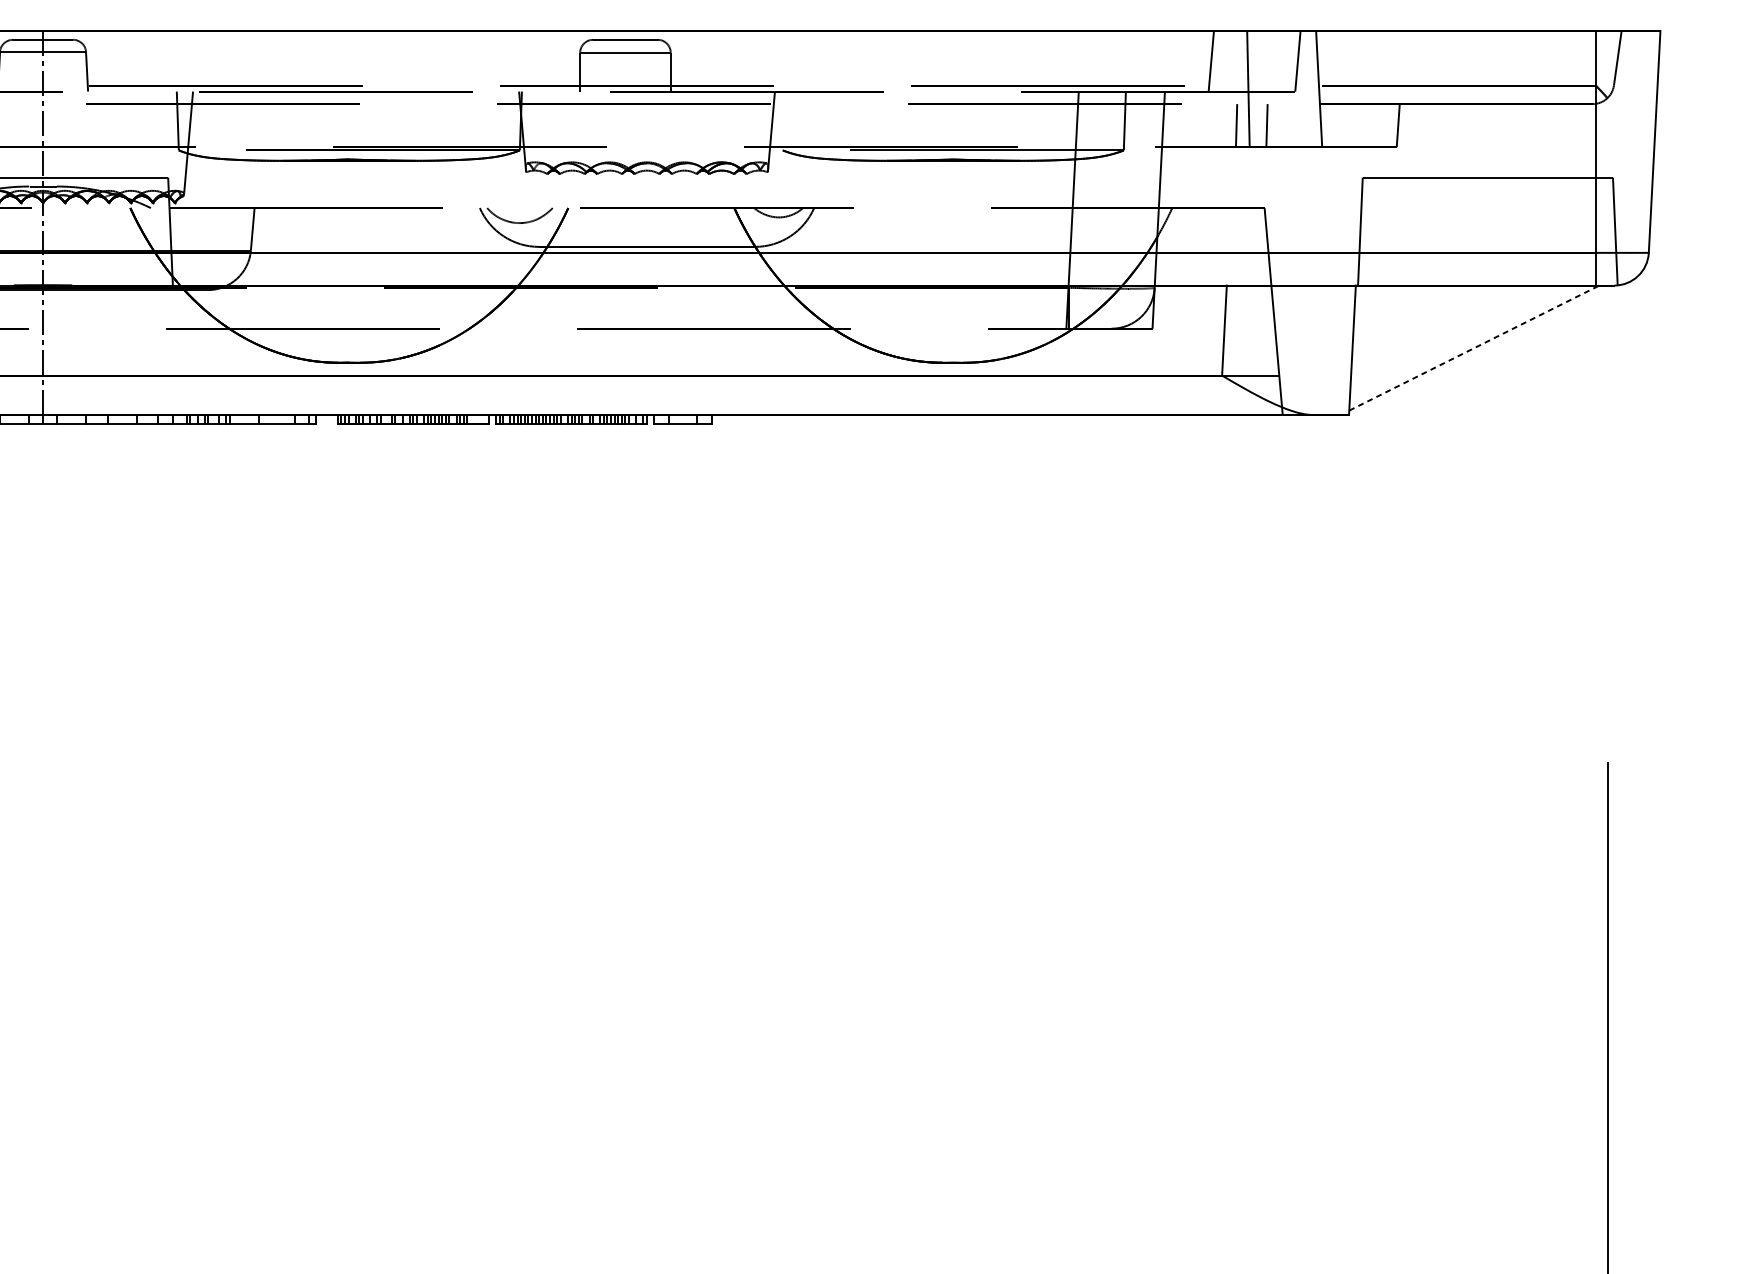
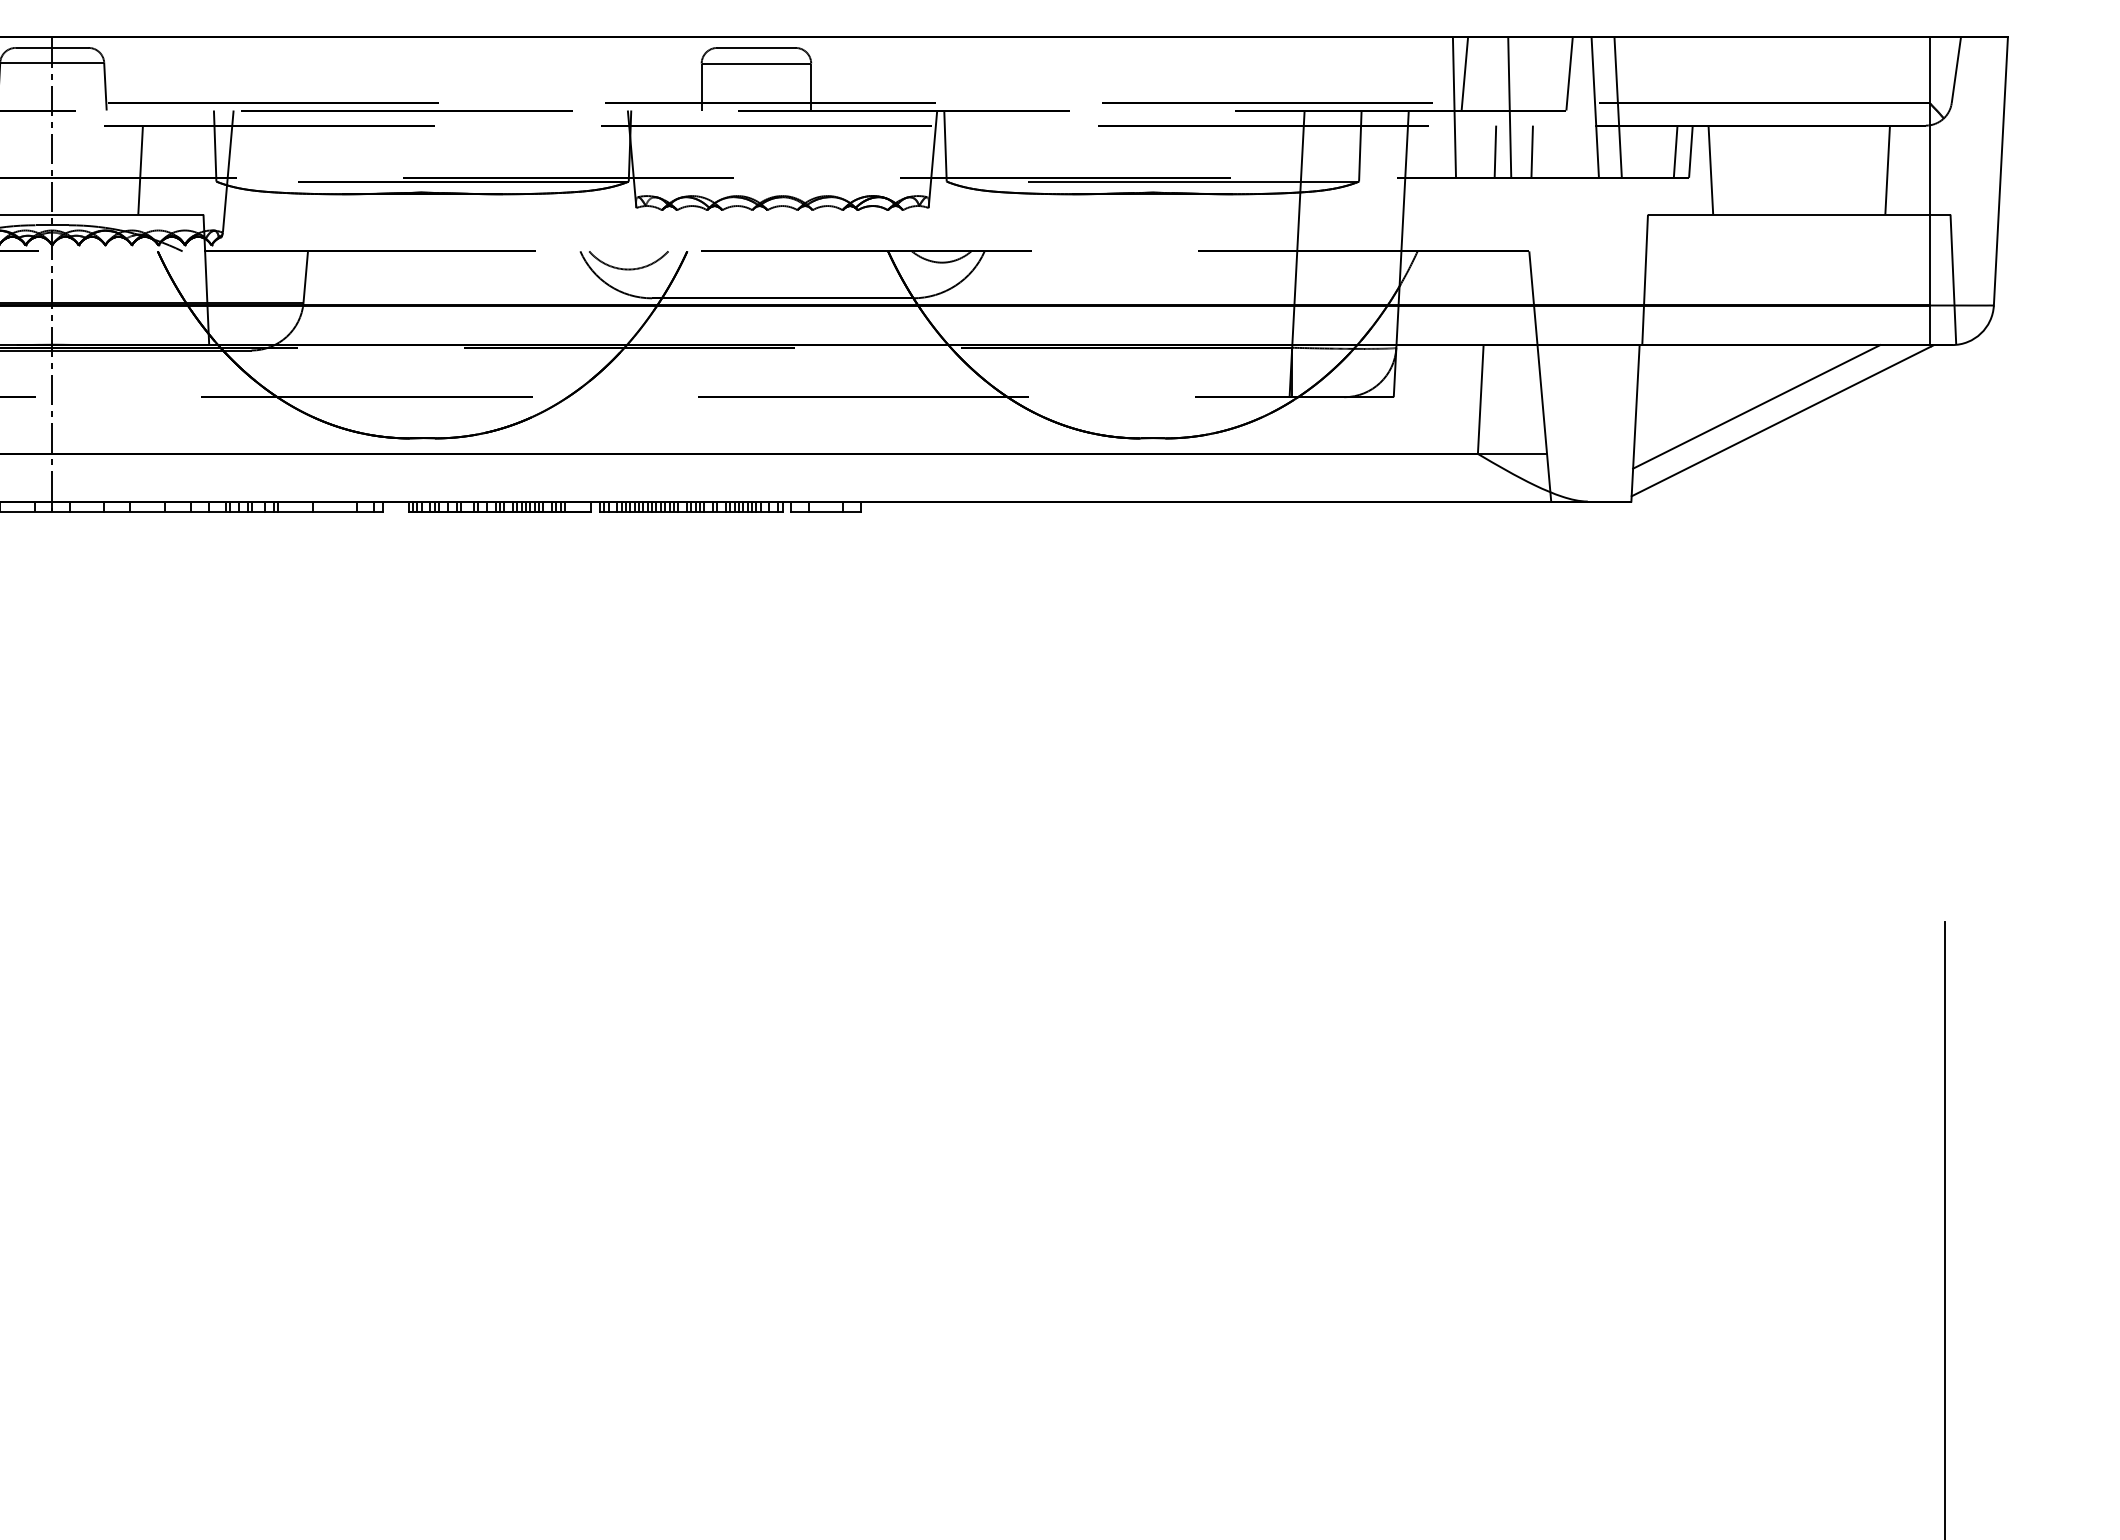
line: (1202, 89) -> (1454, 107), added
line: (1337, 89) -> (1617, 107), added
line: (781, 120) -> (945, 145), added
line: (1385, 125) -> (1675, 151), added
line: (116, 140) -> (140, 169), added
line: (1414, 140) -> (1710, 169), added
line: (1560, 140) -> (1887, 169), added
line: (1452, 336) -> (1756, 406), added
line: (1473, 348) -> (1781, 421), dashed -> solid

